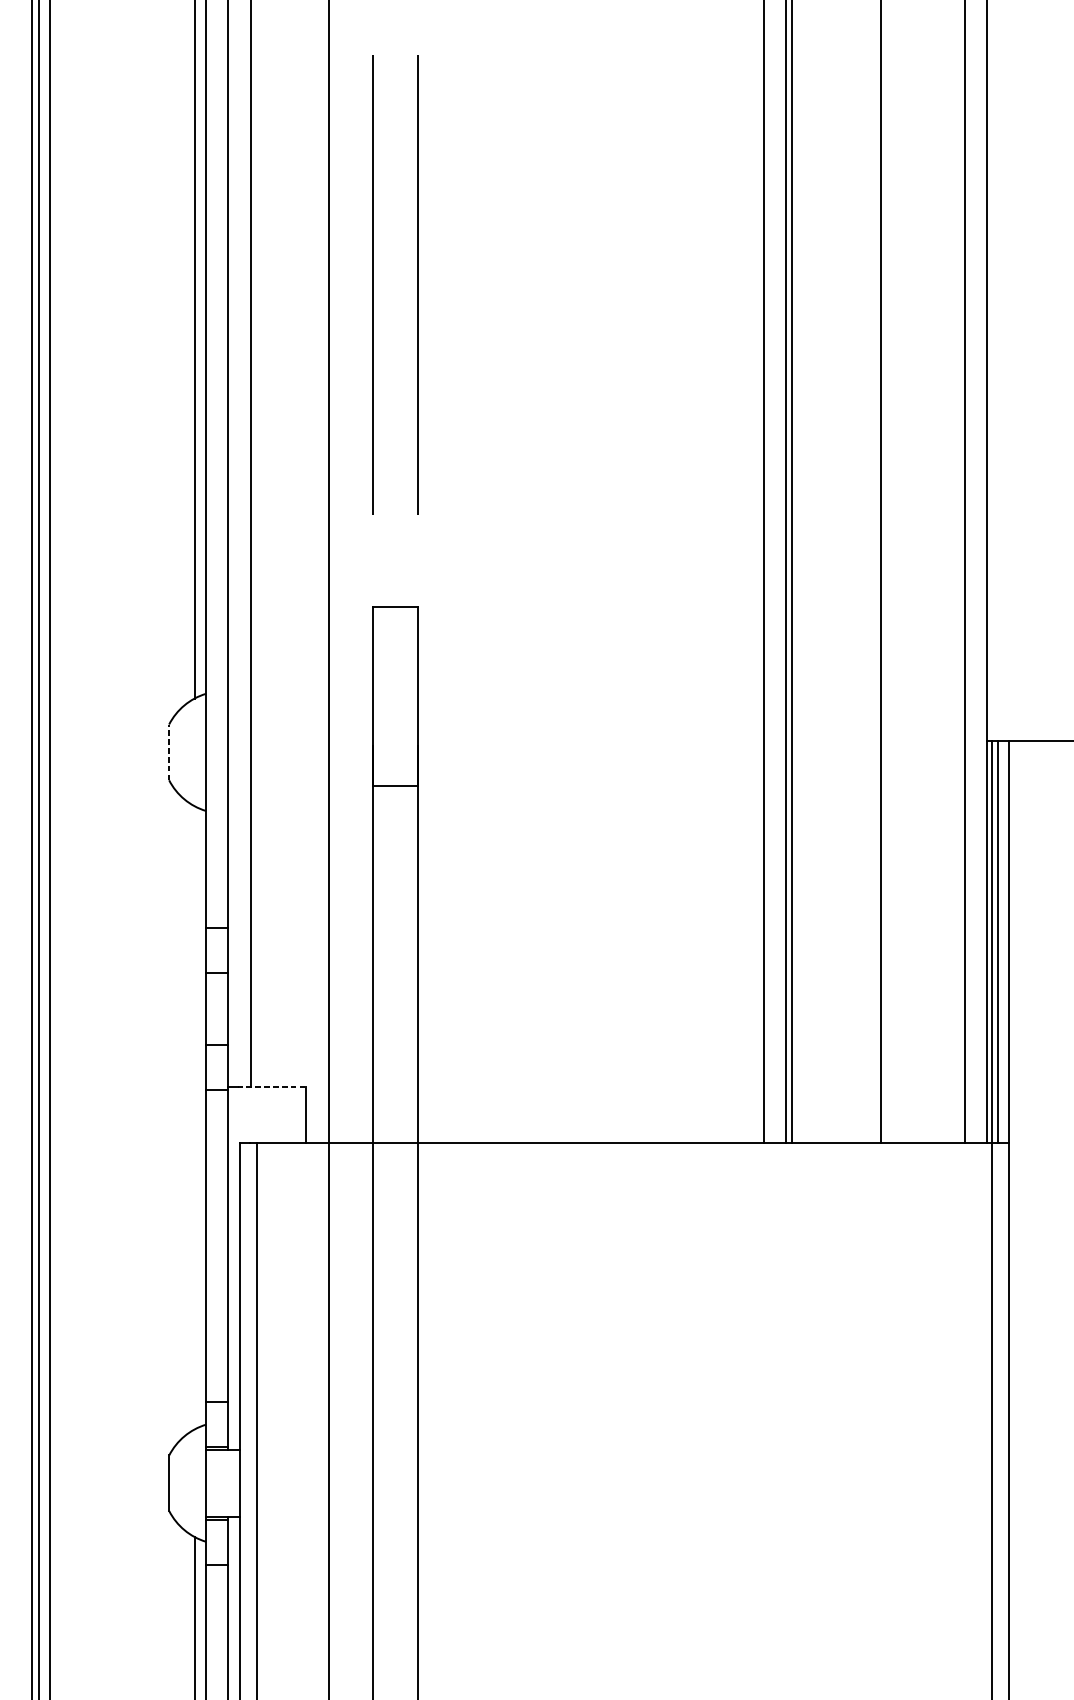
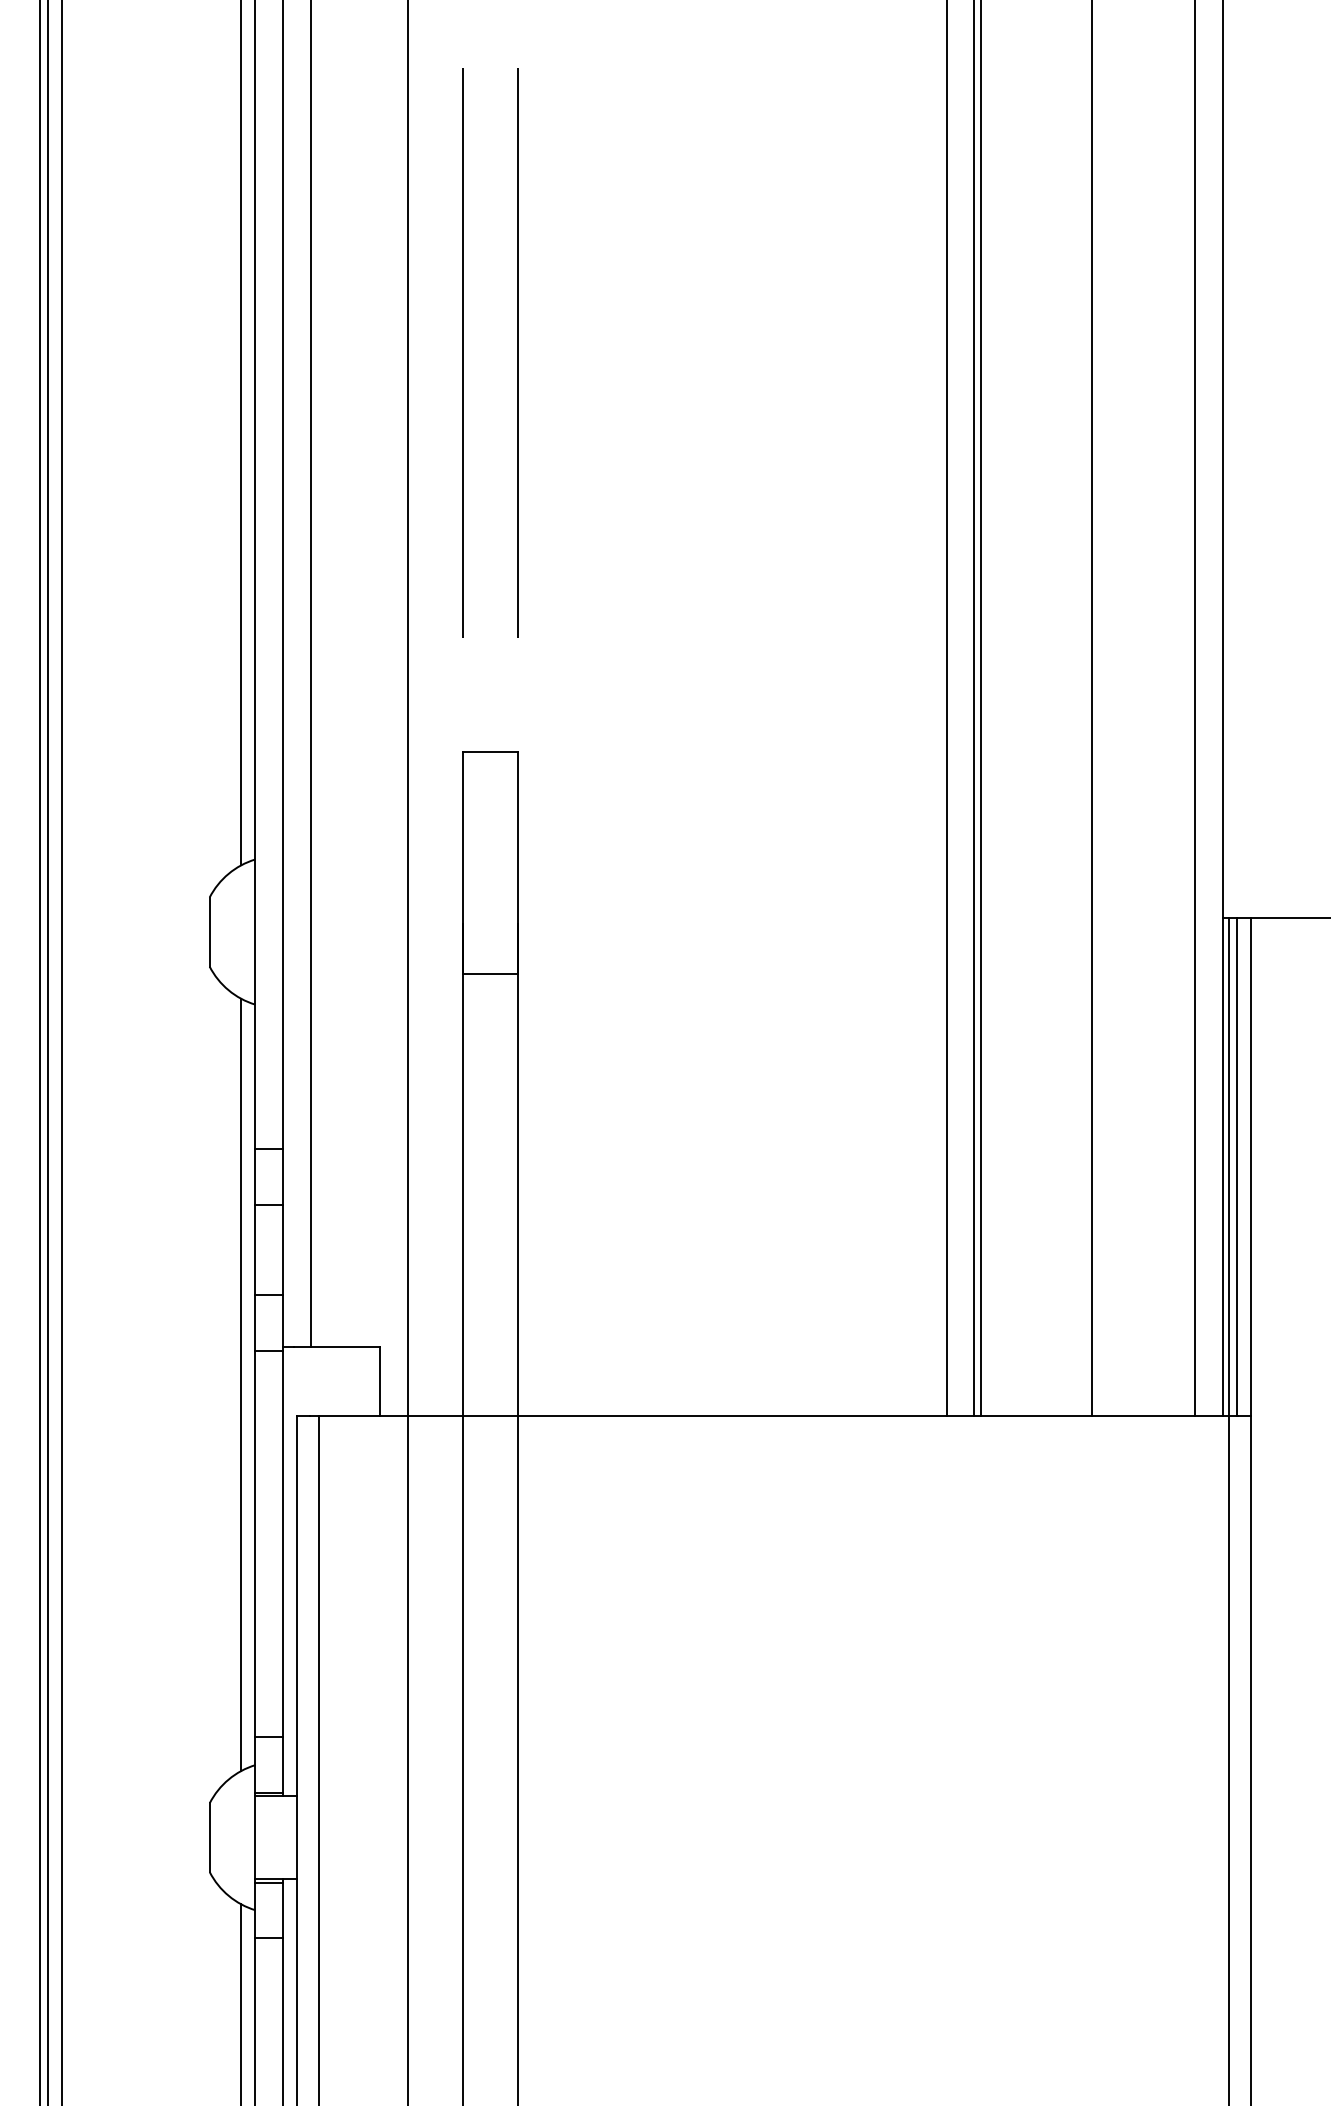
line: (169, 752) -> (209, 932), dashed -> solid
line: (272, 1086) -> (337, 1346), dashed -> solid
line: (194, 1117) -> (241, 1384), added

